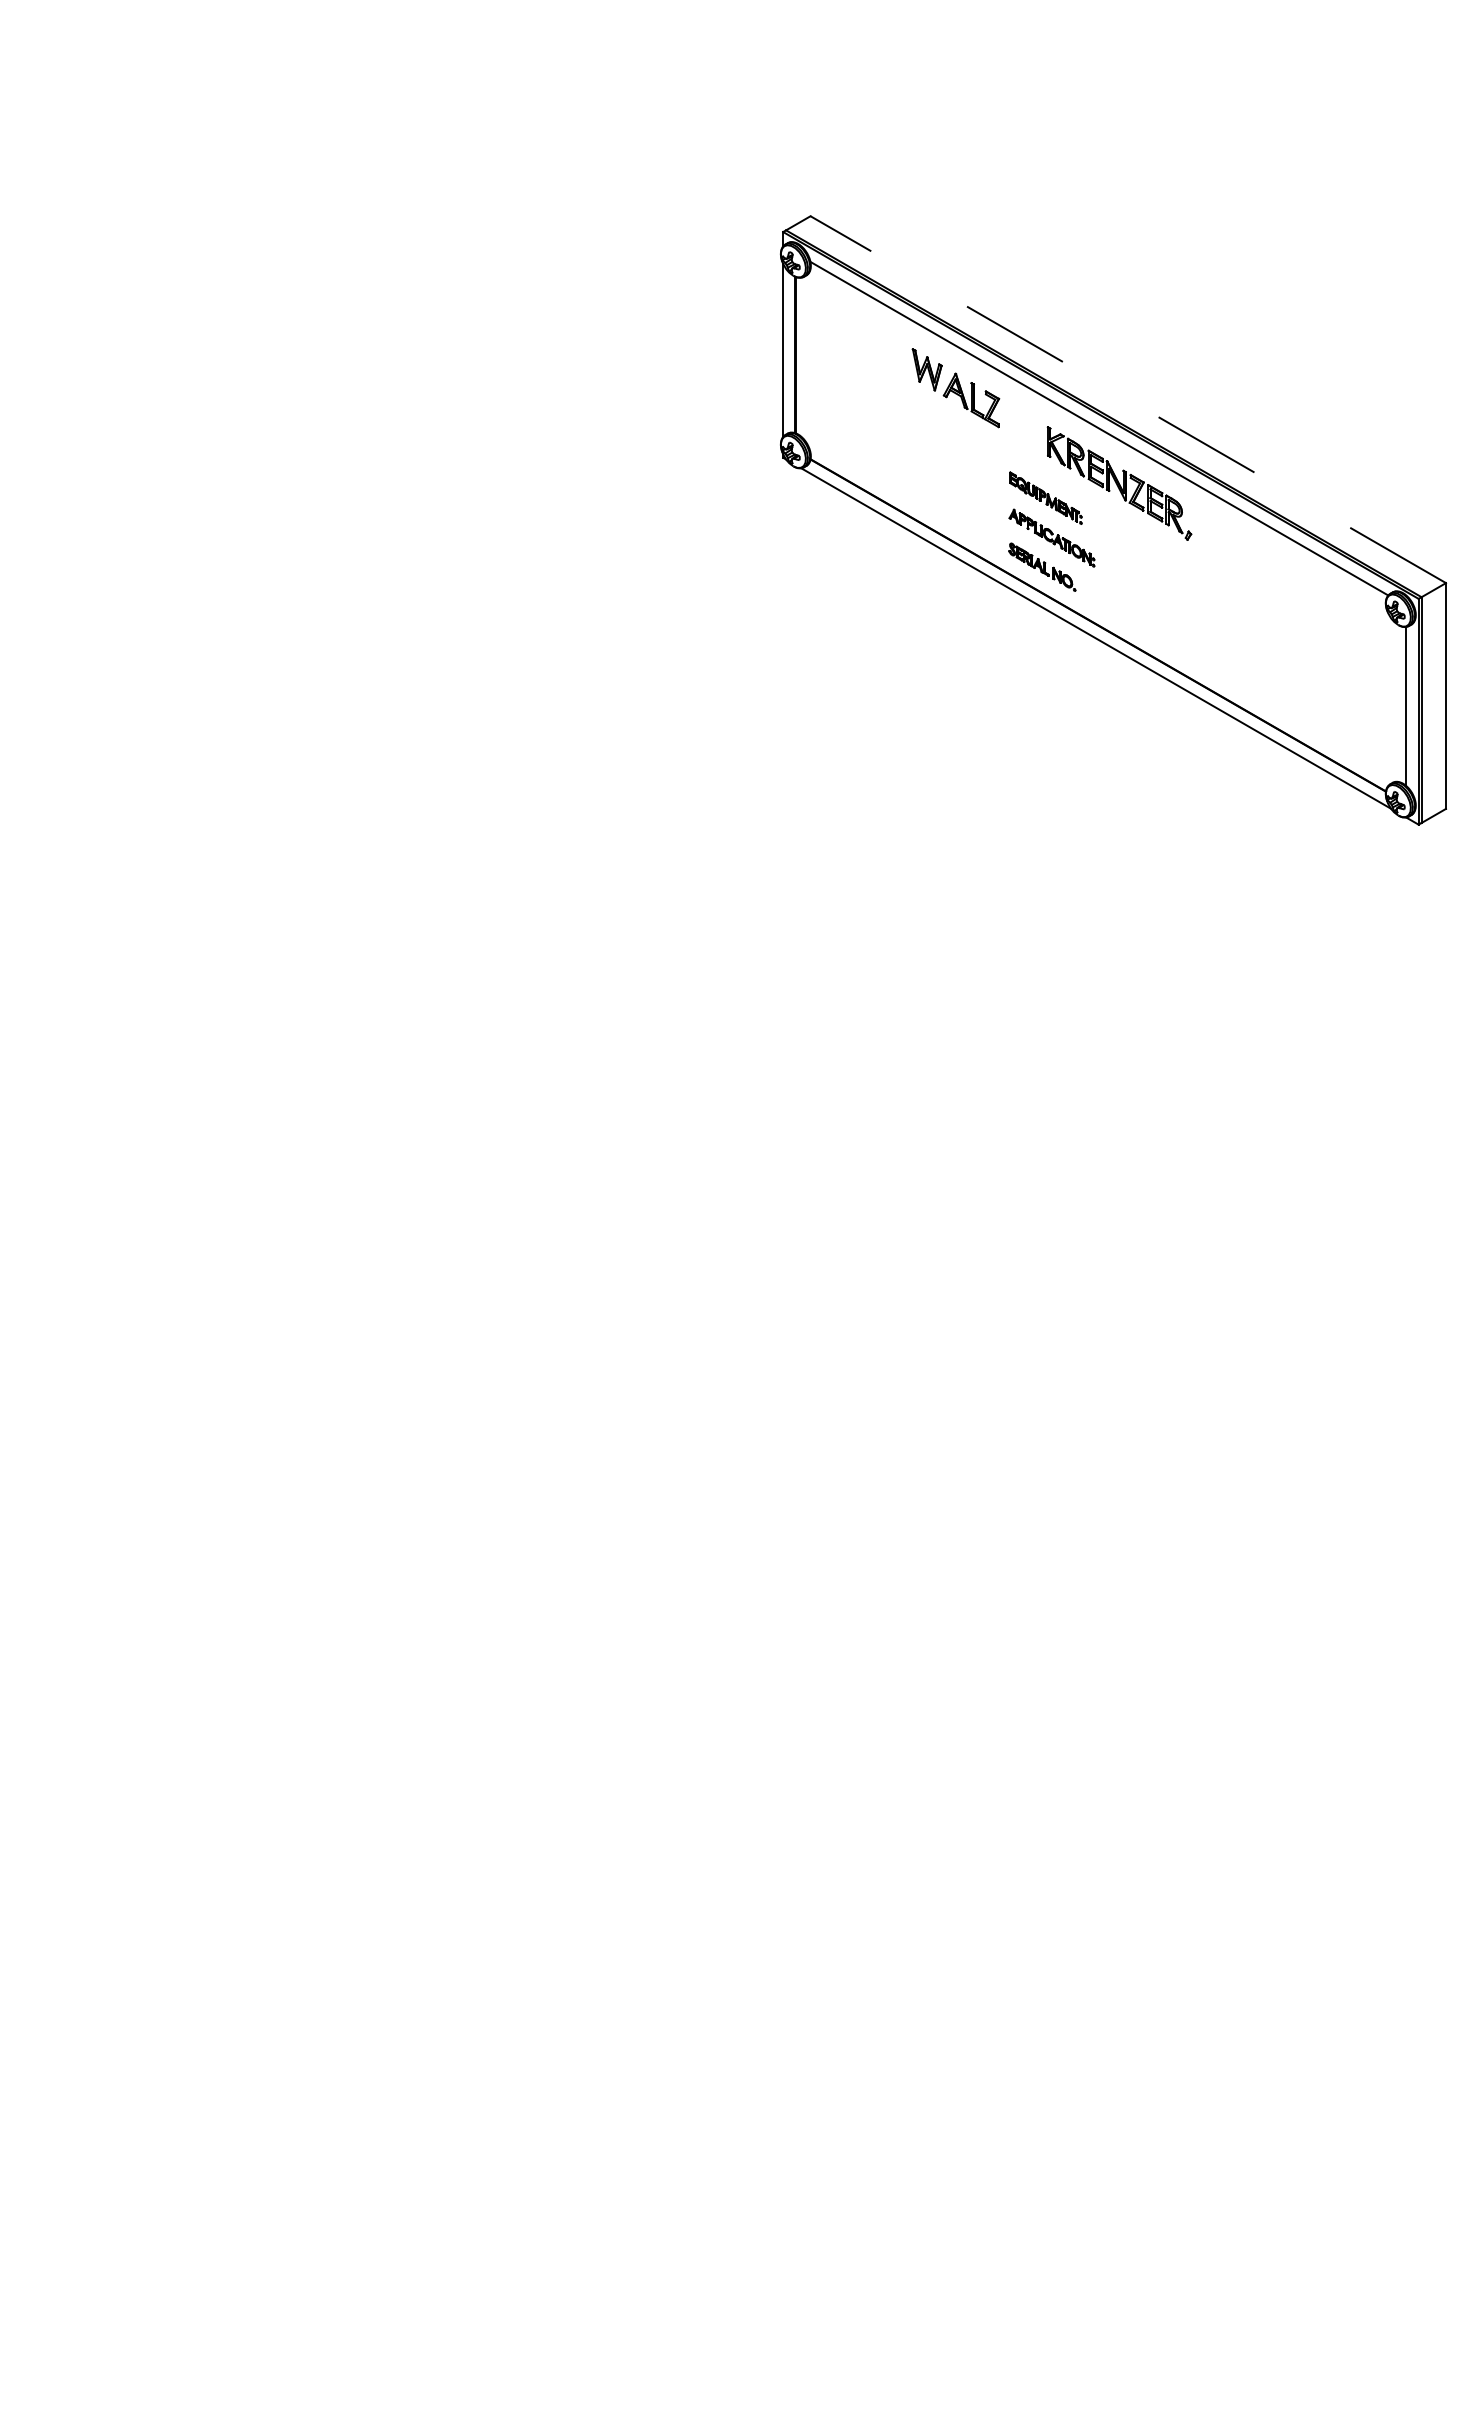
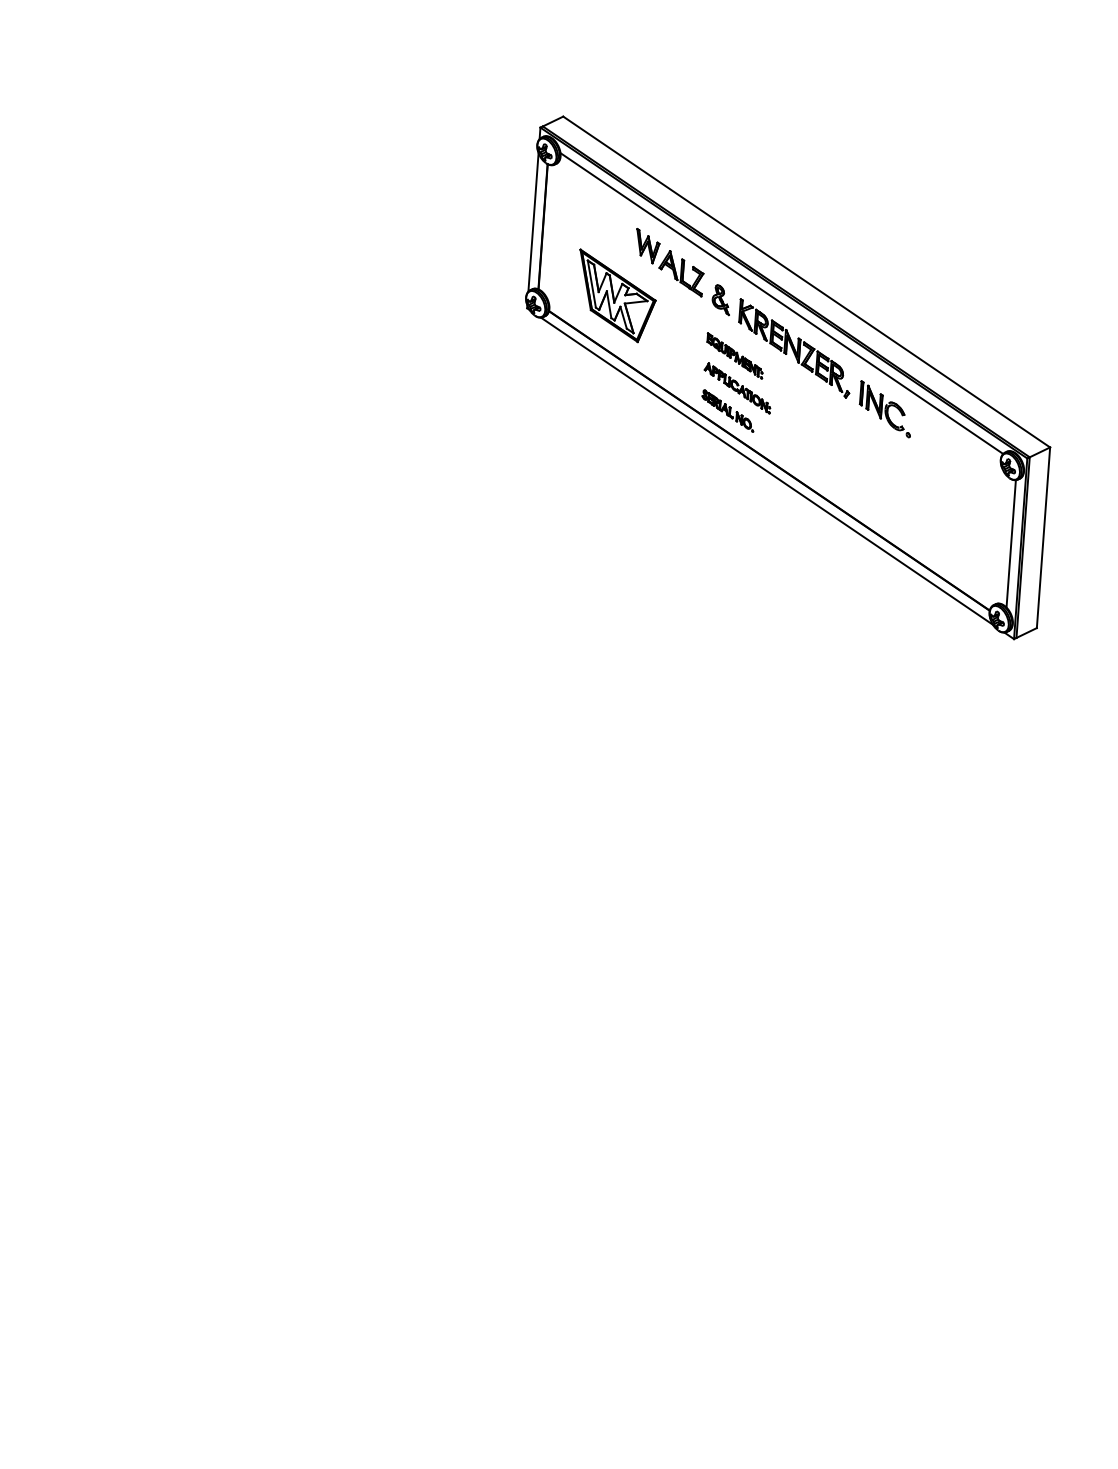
line: (1128, 399) -> (806, 281), dashed -> solid
part: (1023, 429) -> (721, 299), added
part: (893, 434) -> (616, 296), added
part: (1237, 550) -> (885, 409), added

